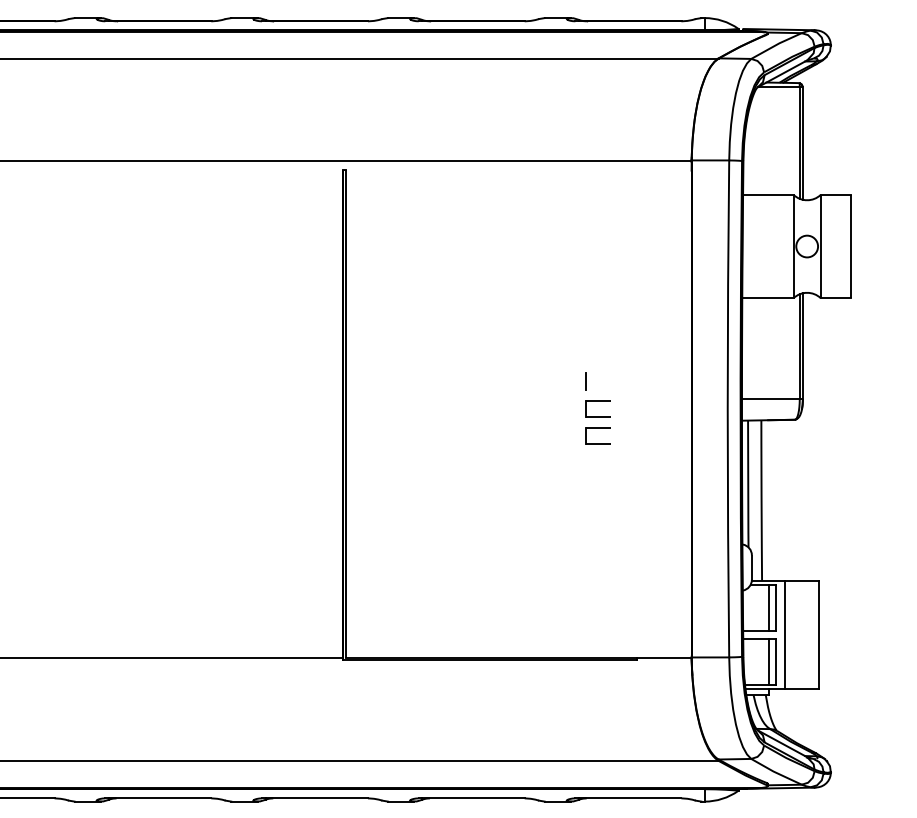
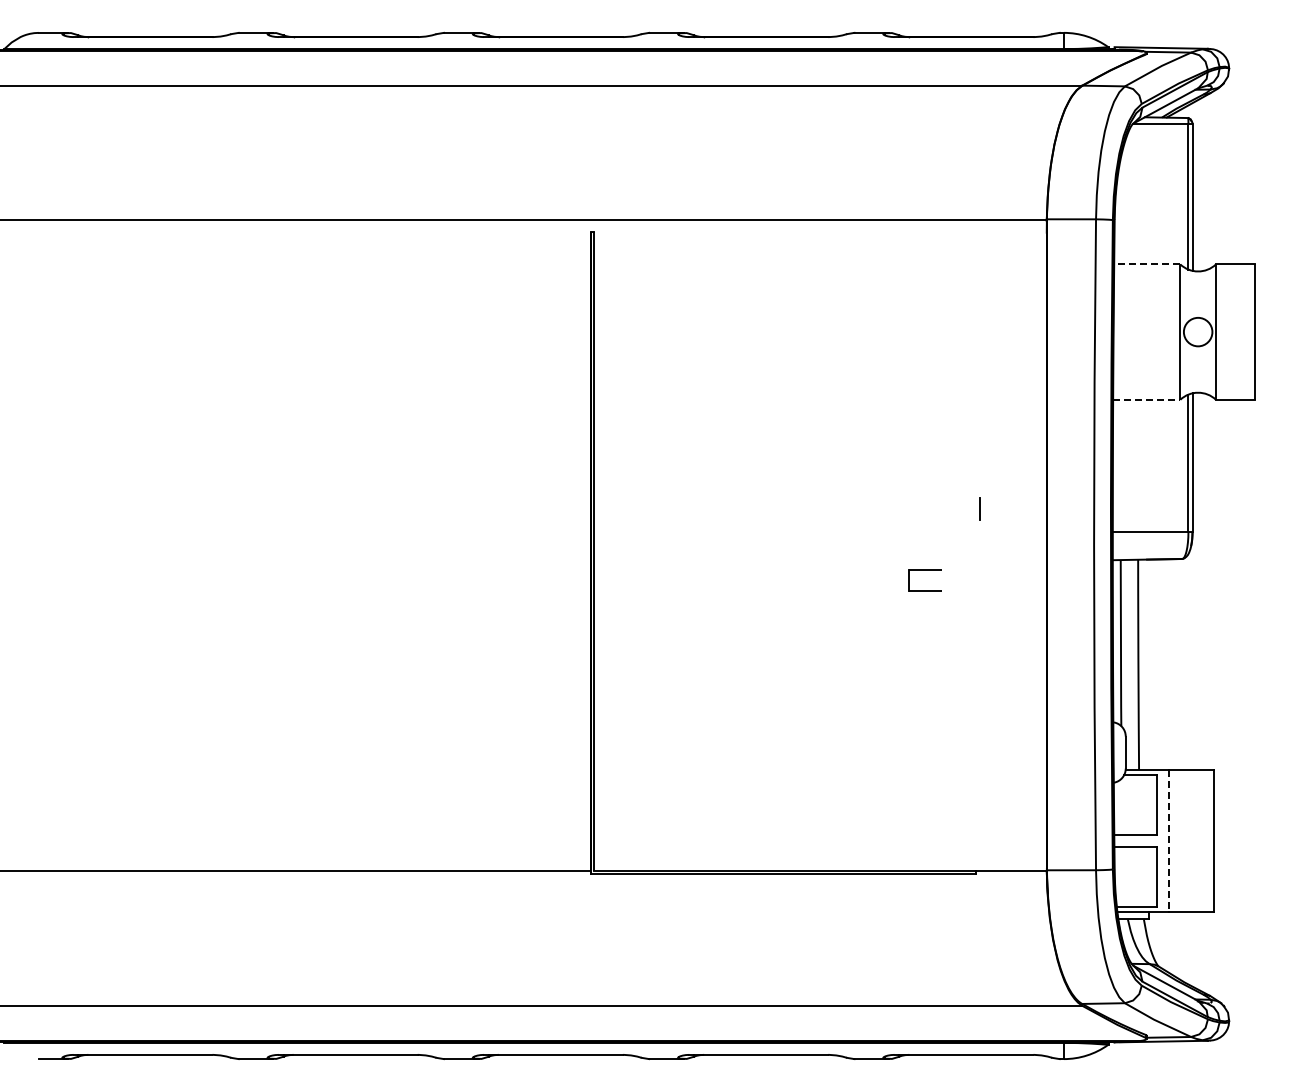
line: (767, 194) -> (1146, 264), solid -> dashed
line: (767, 298) -> (1146, 399), solid -> dashed
line: (586, 381) -> (979, 508), moved
part: (598, 401) -> (924, 534), removed
line: (769, 607) -> (1148, 805), removed
line: (784, 635) -> (1168, 841), solid -> dashed
line: (769, 662) -> (1148, 876), removed

